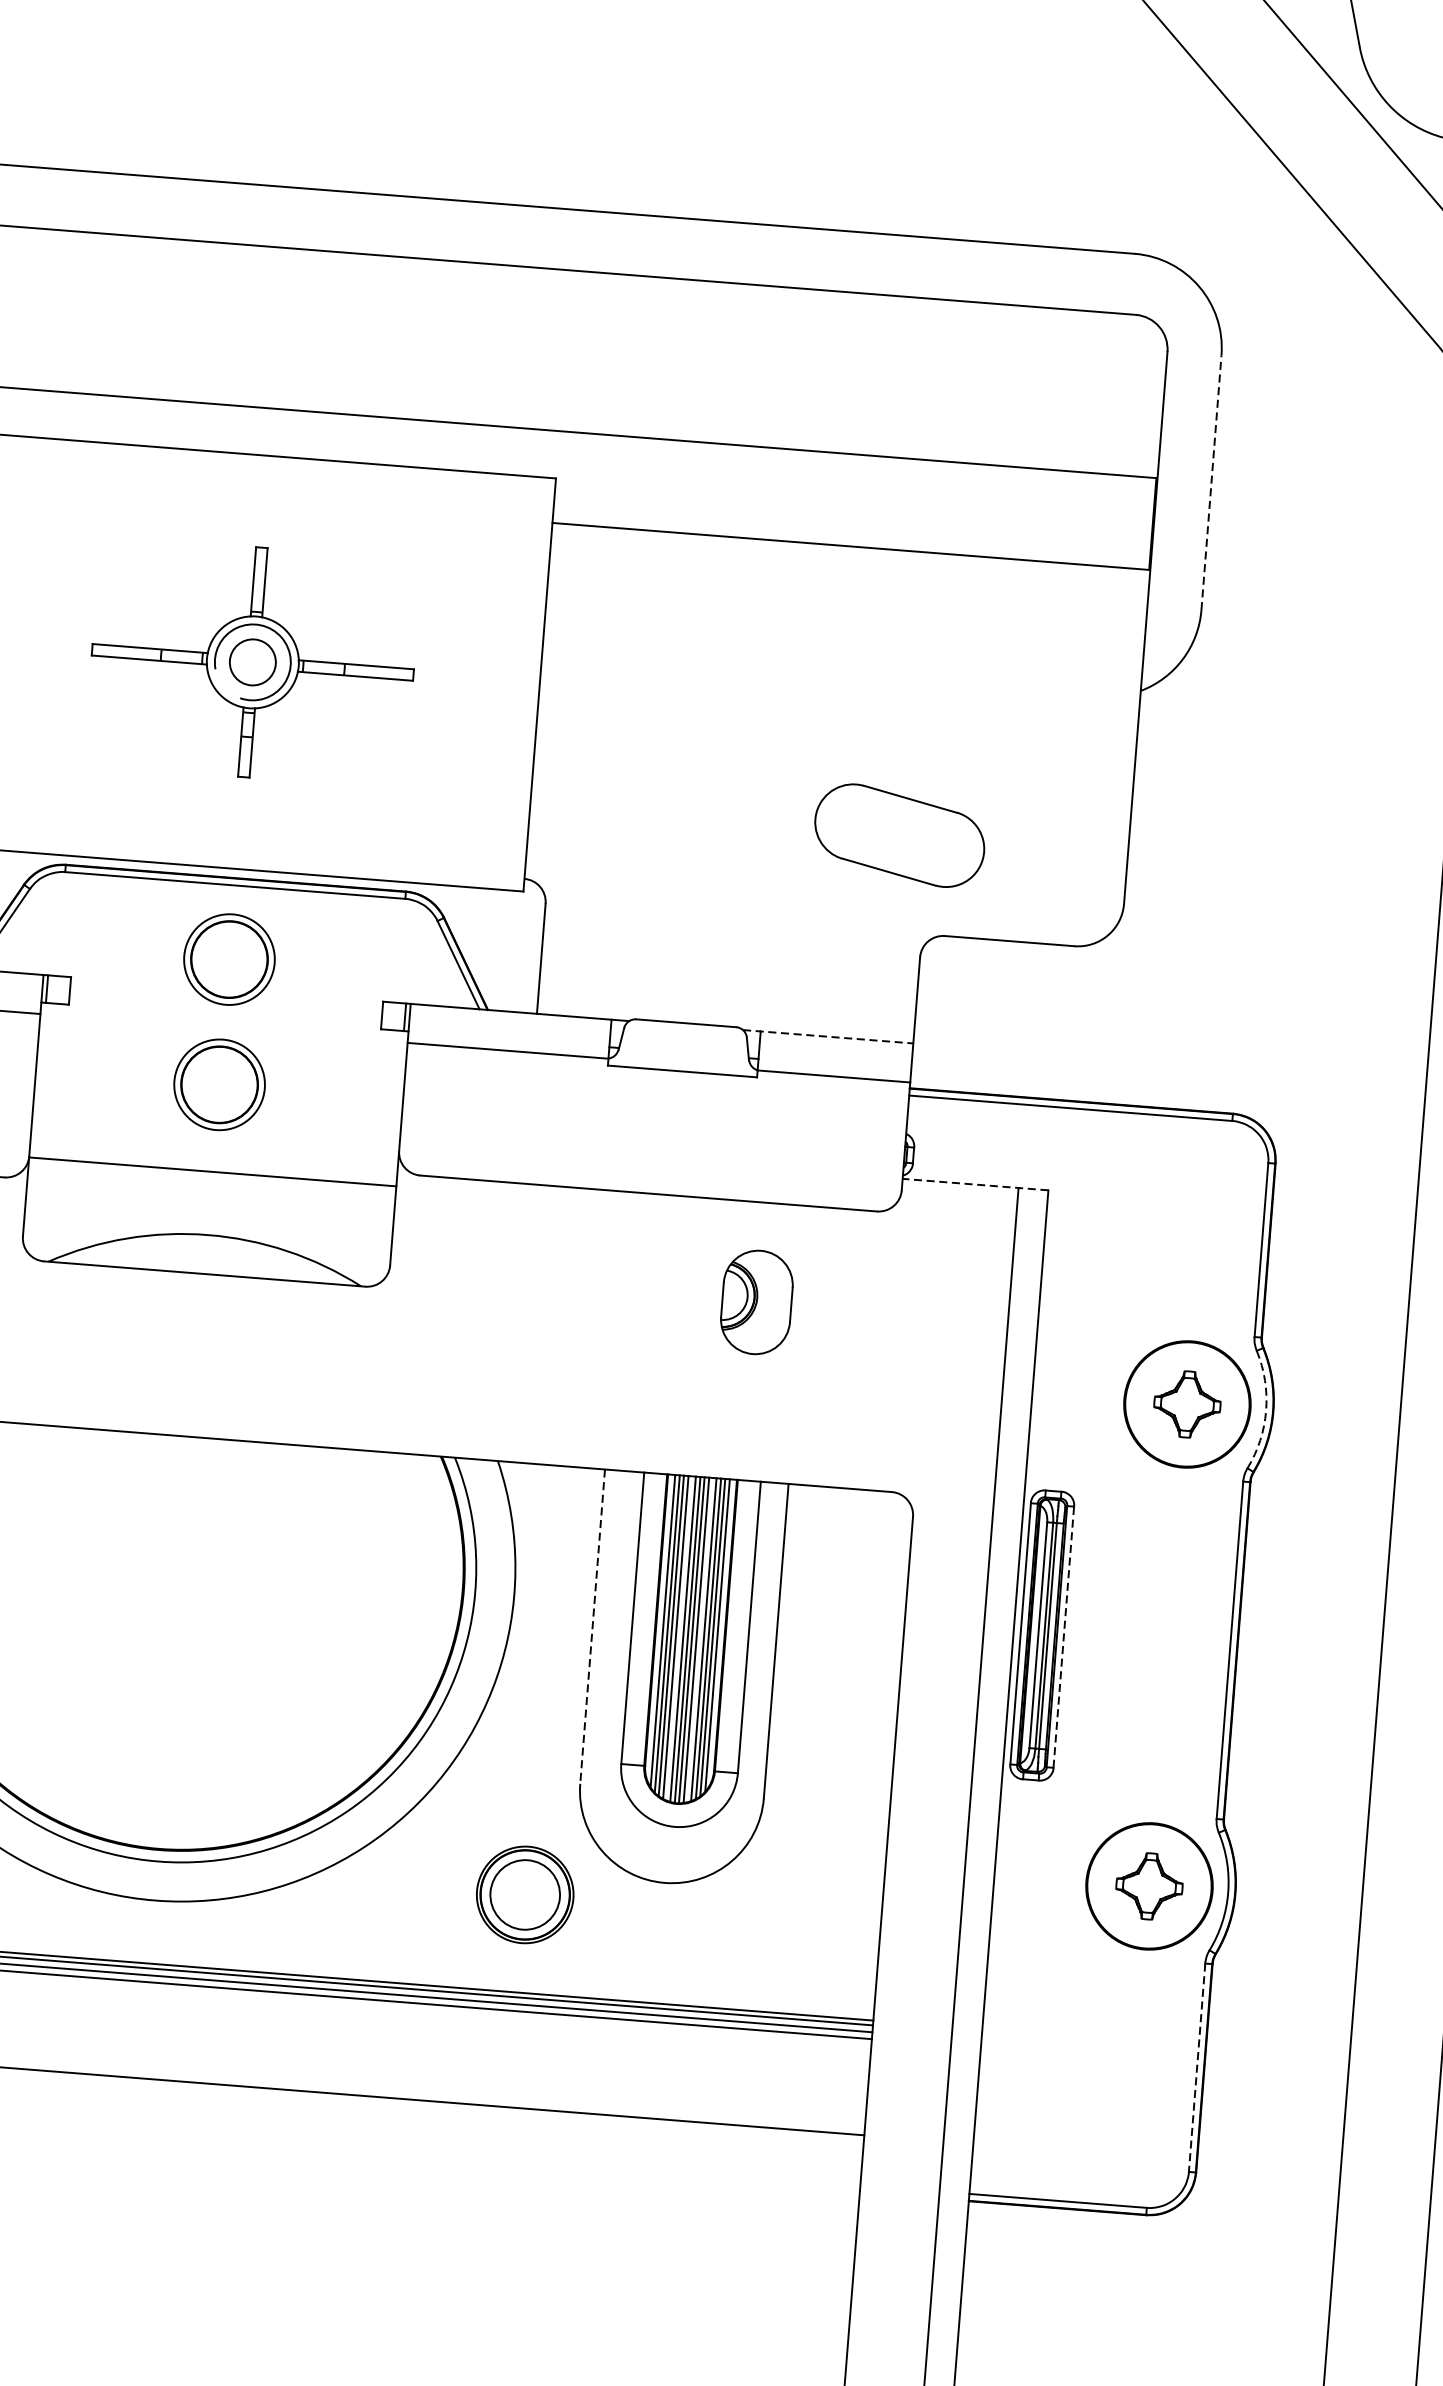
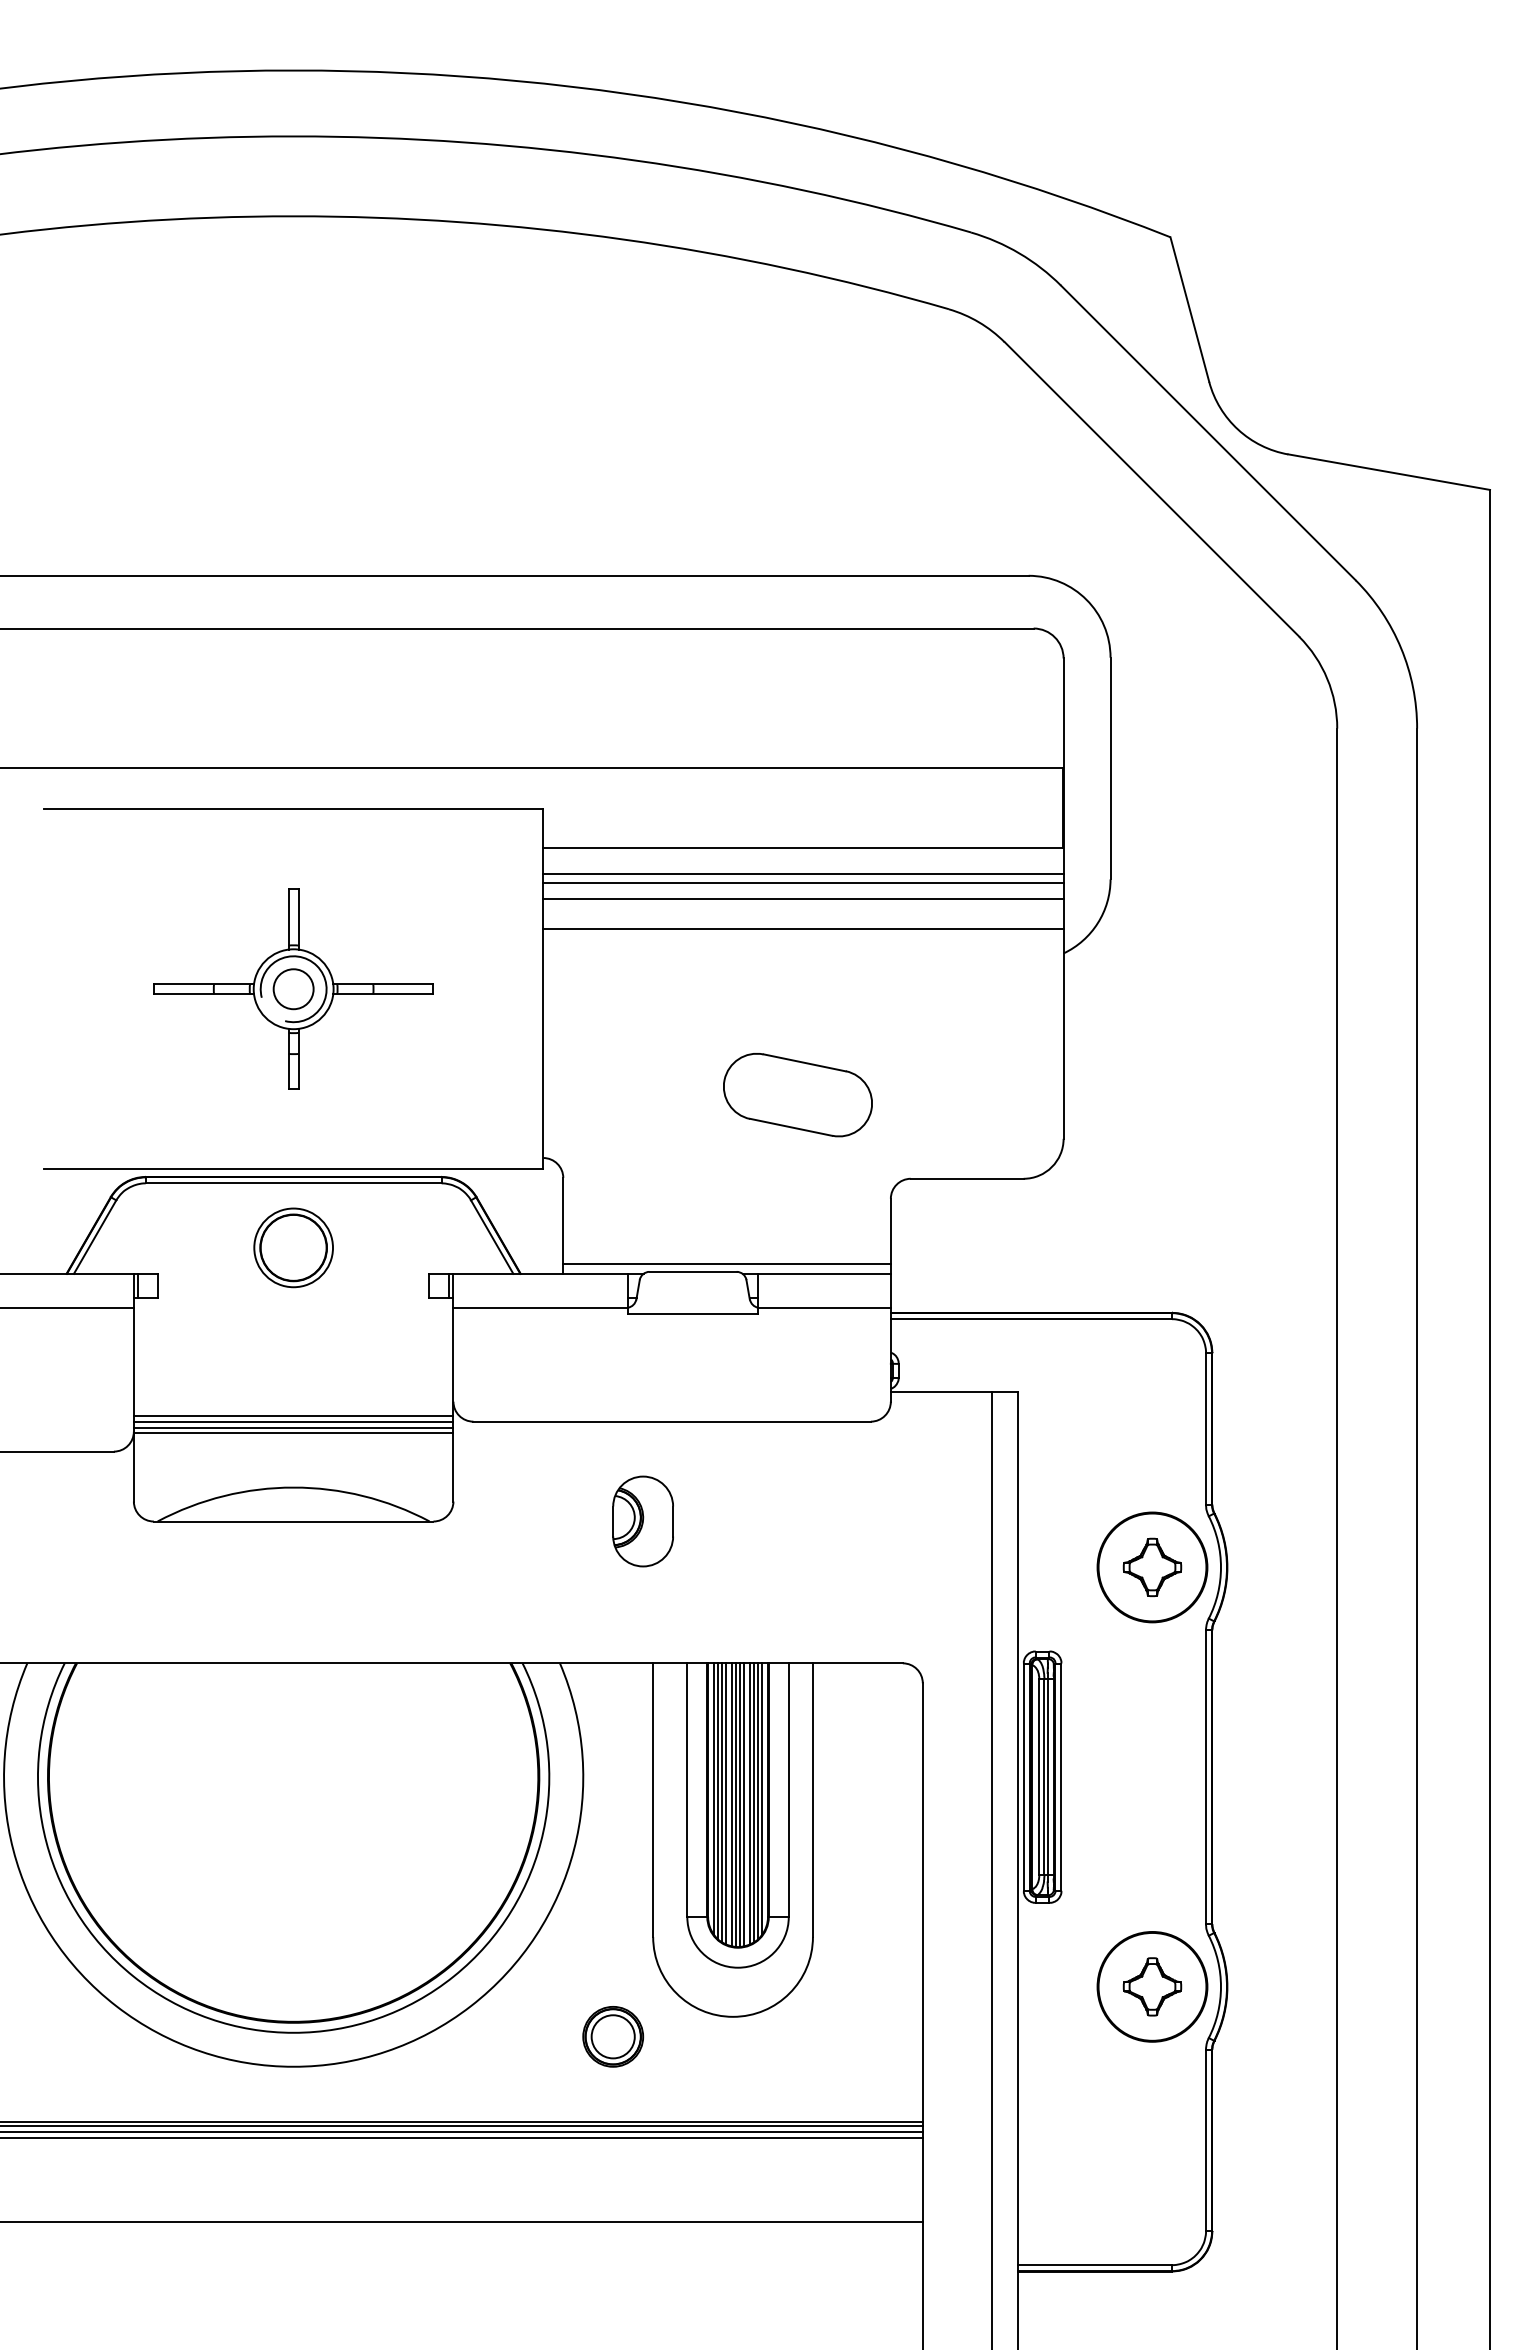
line: (1211, 482) -> (1110, 768), dashed -> solid
line: (849, 576) -> (803, 874), added
line: (848, 587) -> (803, 883), added
line: (846, 605) -> (803, 899), added
line: (844, 638) -> (803, 928), added
part: (899, 836) -> (797, 1095), moved
line: (725, 1016) -> (726, 1263), added
line: (829, 1036) -> (817, 1273), dashed -> solid
part: (219, 1084) -> (293, 1356), removed
line: (214, 1153) -> (293, 1416), added
line: (213, 1160) -> (293, 1422), added
line: (212, 1167) -> (293, 1428), added
line: (974, 1184) -> (953, 1391), dashed -> solid
part: (756, 1302) -> (642, 1521), moved
arc: (1266, 1410) -> (1221, 1567), dashed -> solid
line: (592, 1627) -> (653, 1800), dashed -> solid
line: (1063, 1637) -> (1061, 1777), dashed -> solid
part: (525, 1894) -> (613, 2036), size x0.71
line: (1197, 2067) -> (1206, 2140), dashed -> solid

